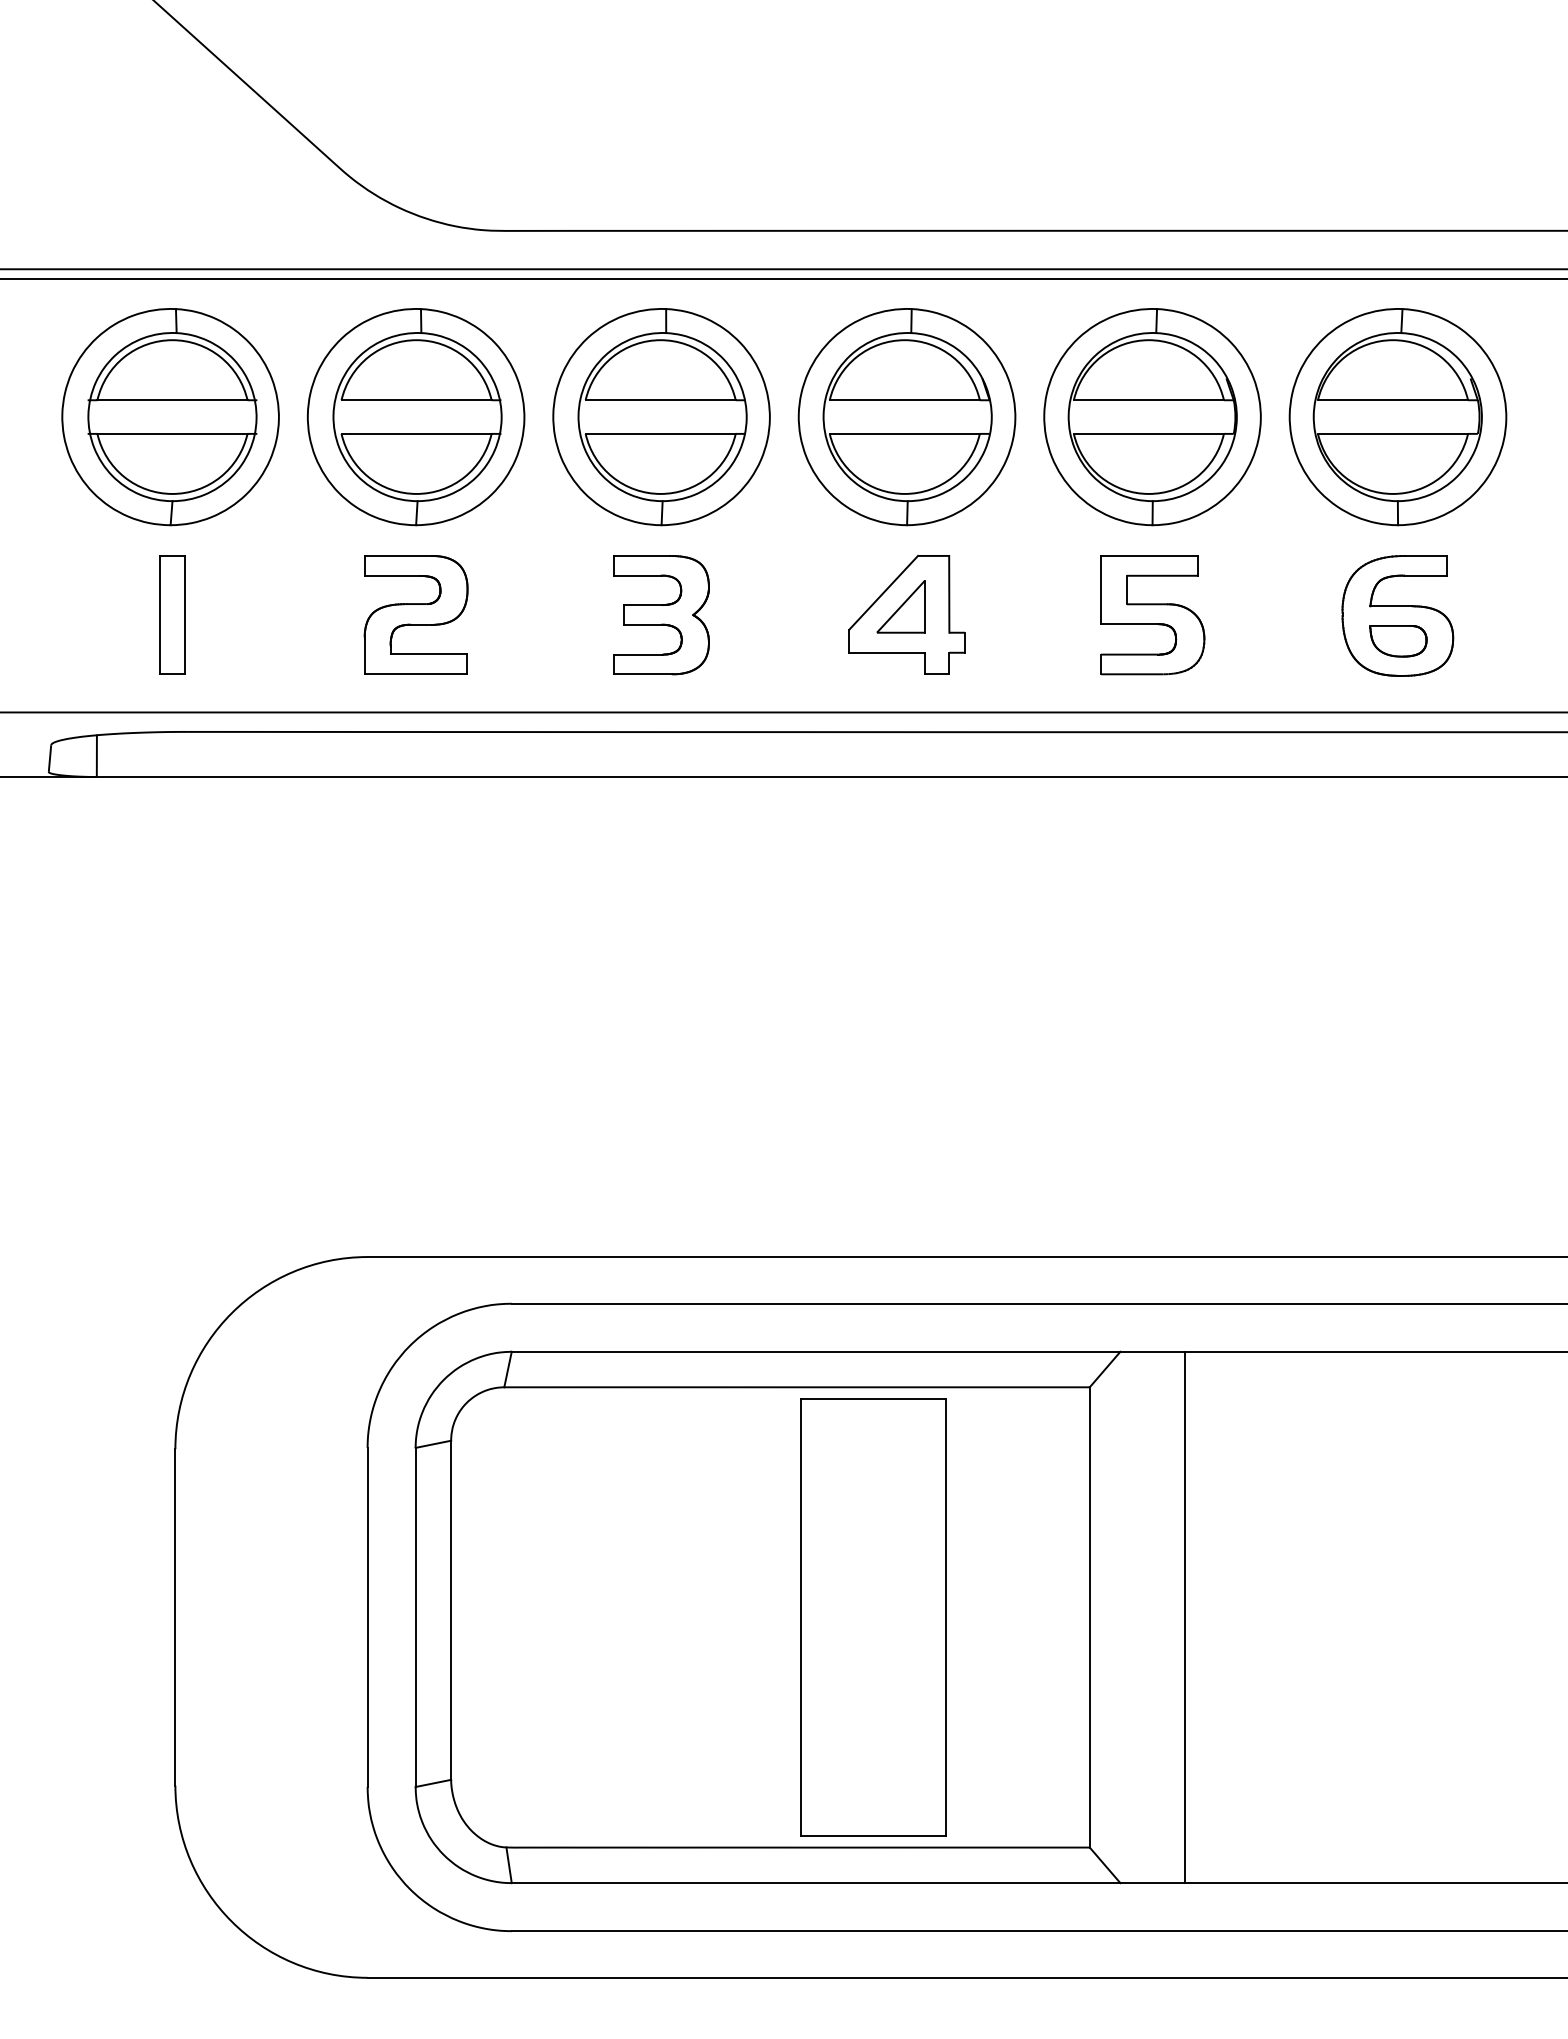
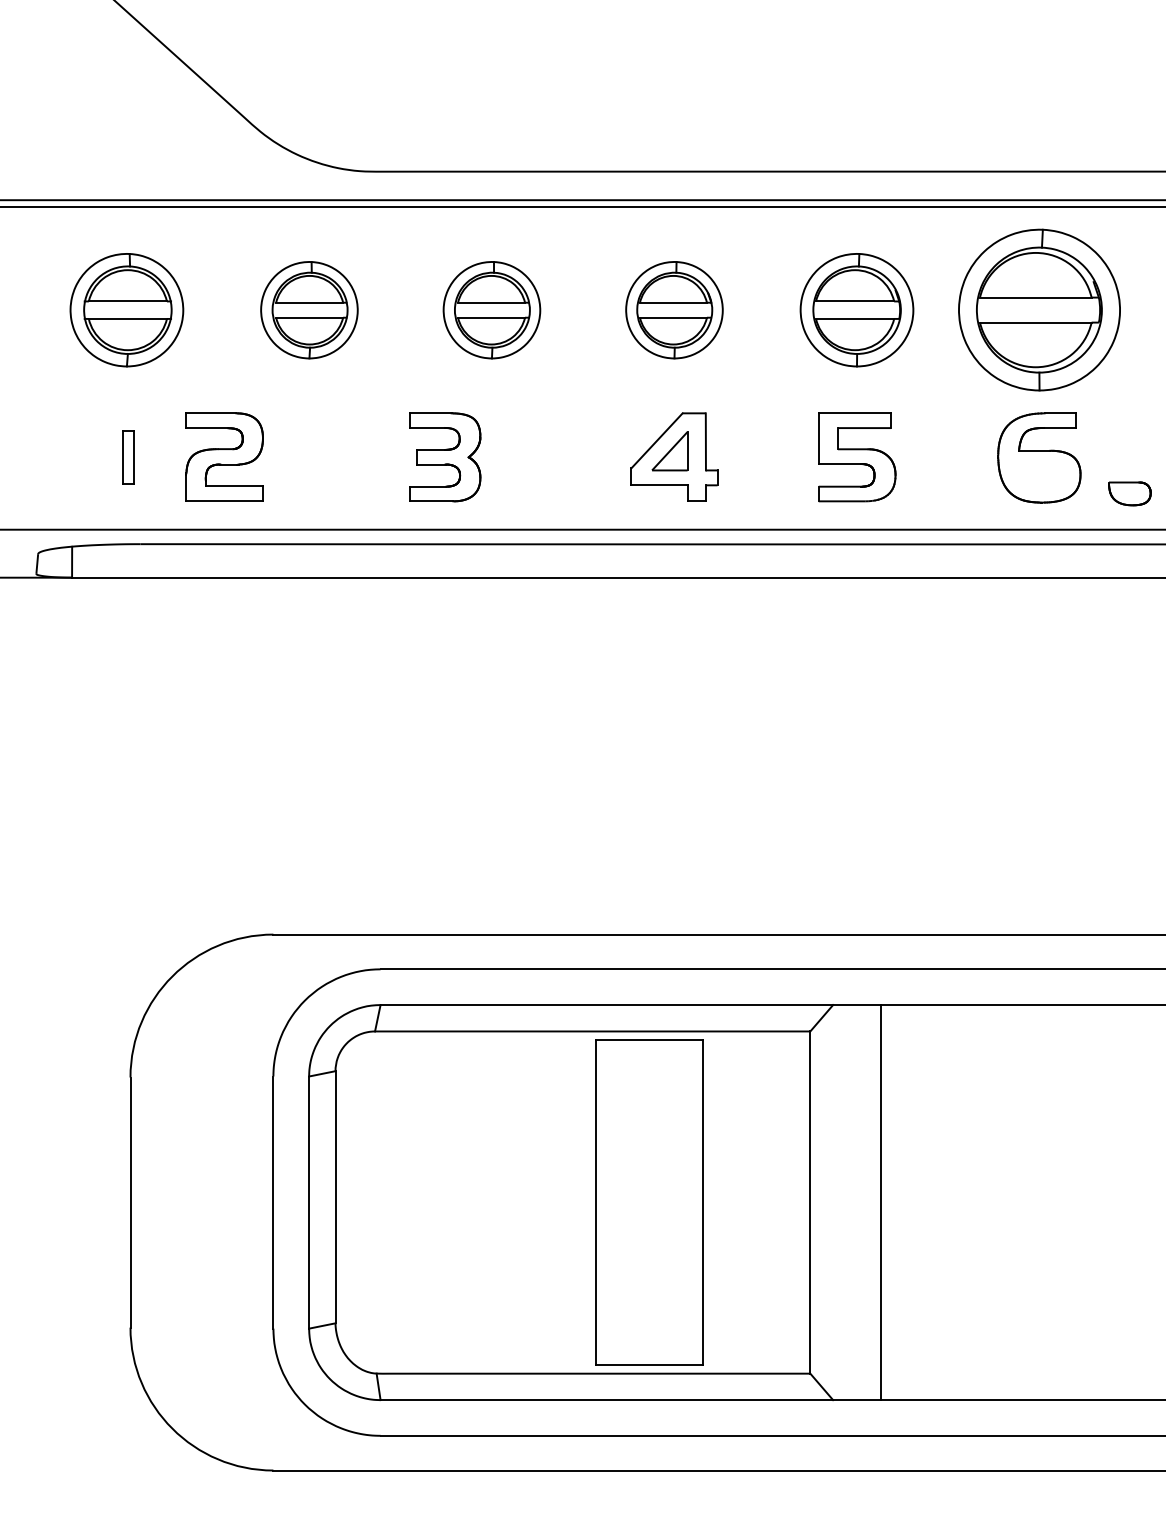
part: (170, 417) -> (126, 310), size x0.7
part: (415, 417) -> (309, 310), size x0.6
part: (661, 417) -> (491, 310), size x0.6
part: (906, 417) -> (674, 310), size x0.6
part: (1152, 417) -> (856, 310), size x0.7
part: (172, 614) -> (128, 456), size x0.6
part: (415, 614) -> (224, 456), moved
part: (661, 615) -> (445, 457), moved
part: (1398, 641) -> (1129, 494), moved

